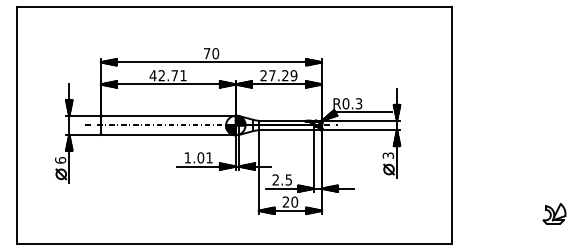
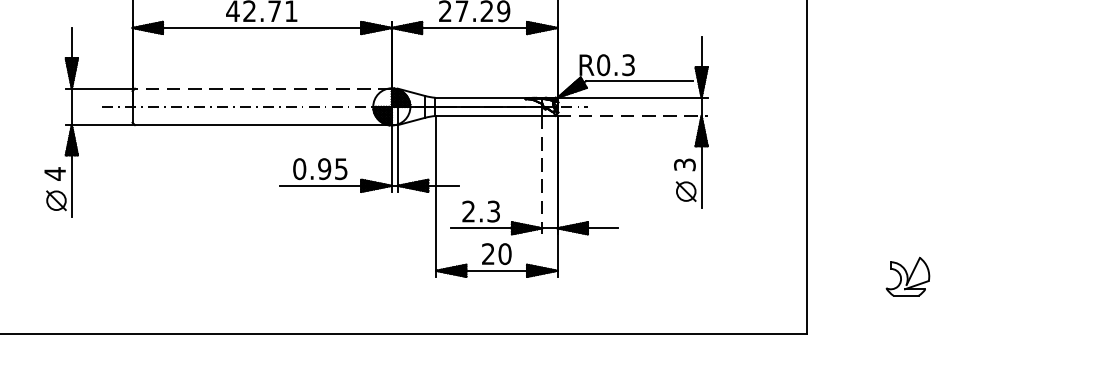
line: (168, 116) -> (262, 89), solid -> dashed
line: (361, 130) -> (633, 116), solid -> dashed
text: (198, 157) -> (320, 168), 1.01 -> 0.95
text: (60, 160) -> (54, 174), 6 -> 4
line: (314, 161) -> (543, 176), solid -> dashed
text: (288, 179) -> (493, 210), 2.5 -> 2.3
part: (554, 213) -> (908, 276), moved

